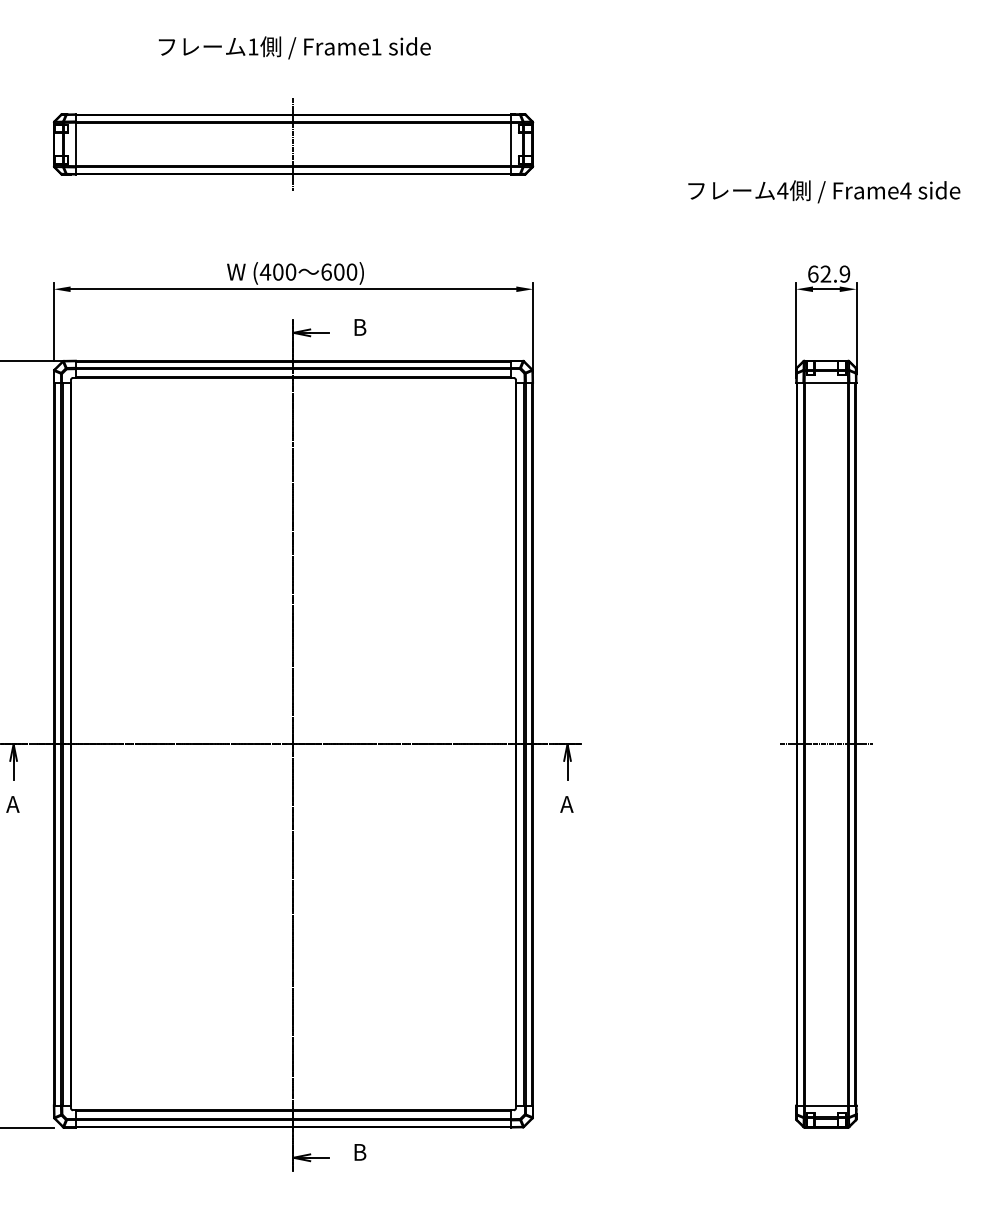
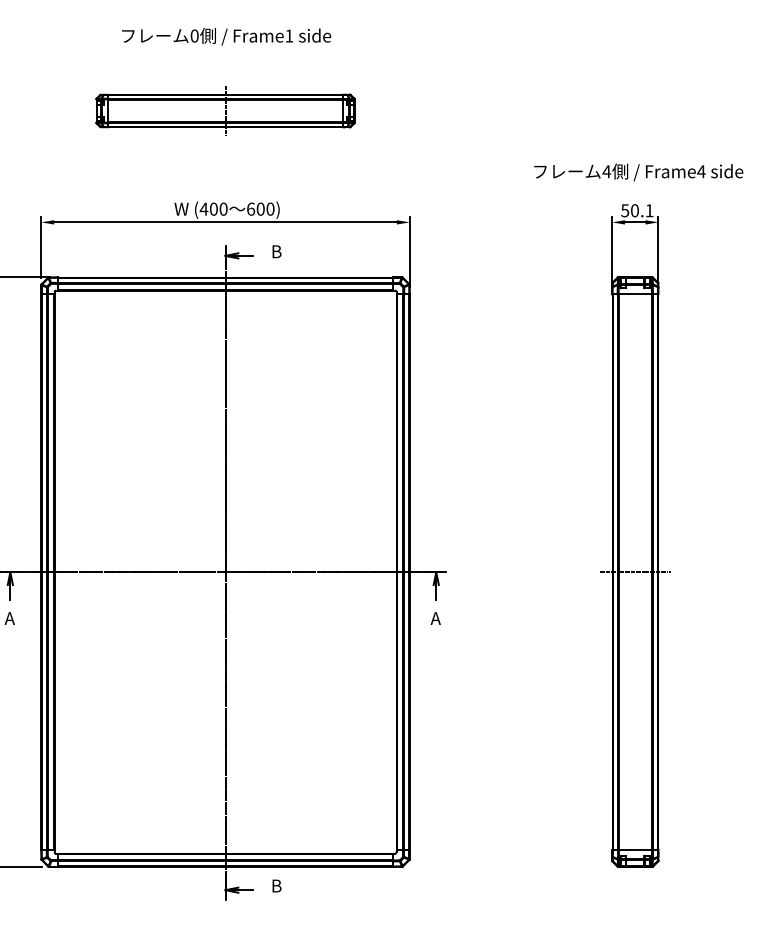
text: (253, 46) -> (194, 35), 1 -> 0
part: (293, 143) -> (225, 110), size x0.7
text: (824, 191) -> (638, 172), moved
text: (829, 273) -> (637, 210), 62.9 -> 50.1

